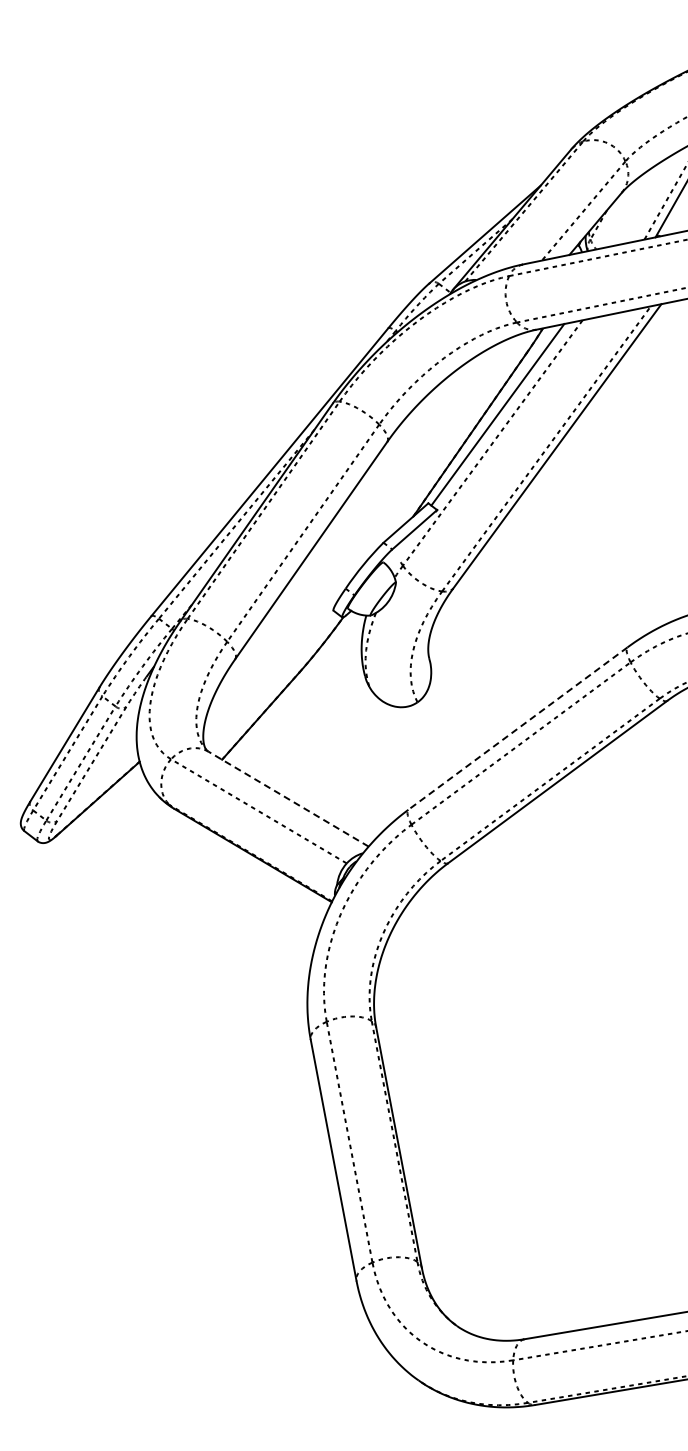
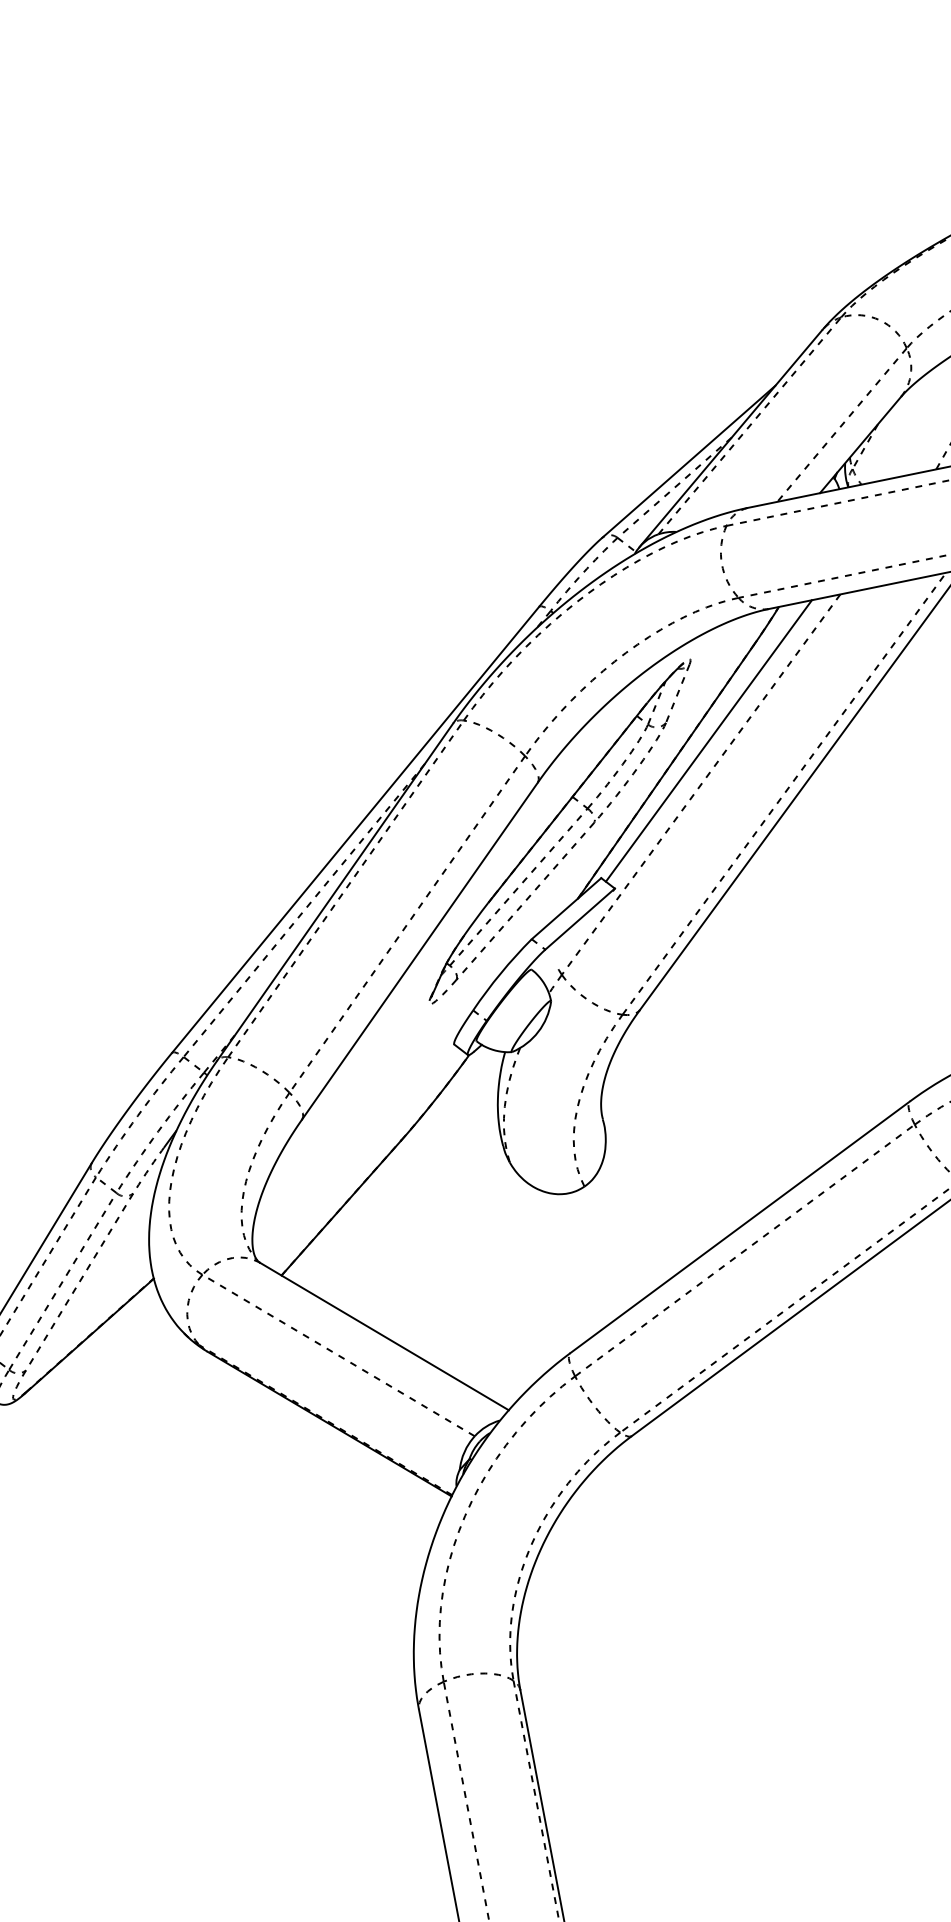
part: (401, 472) -> (559, 830), added
line: (517, 728) -> (739, 1227), dashed -> solid
line: (288, 798) -> (384, 1335), dashed -> solid

